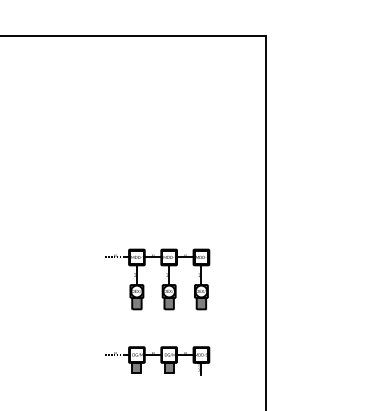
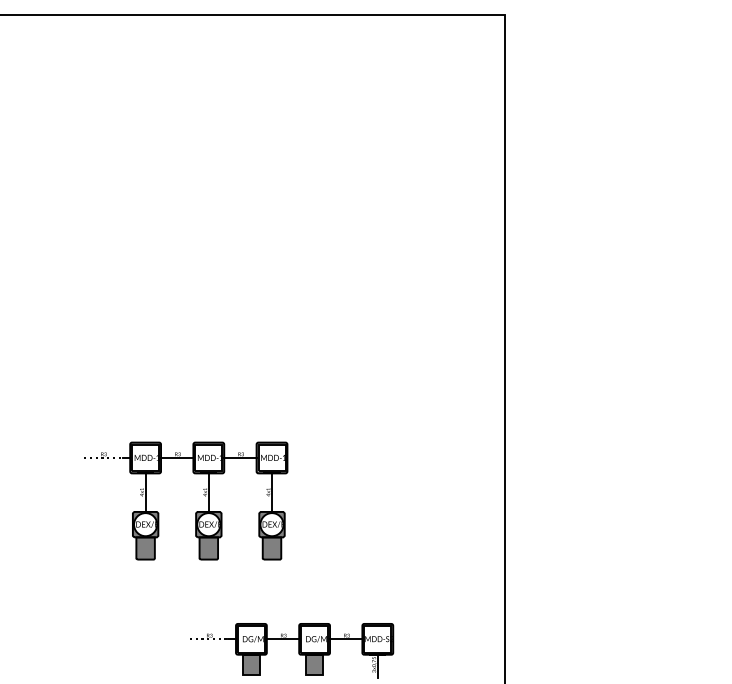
part: (162, 284) -> (195, 510), moved

